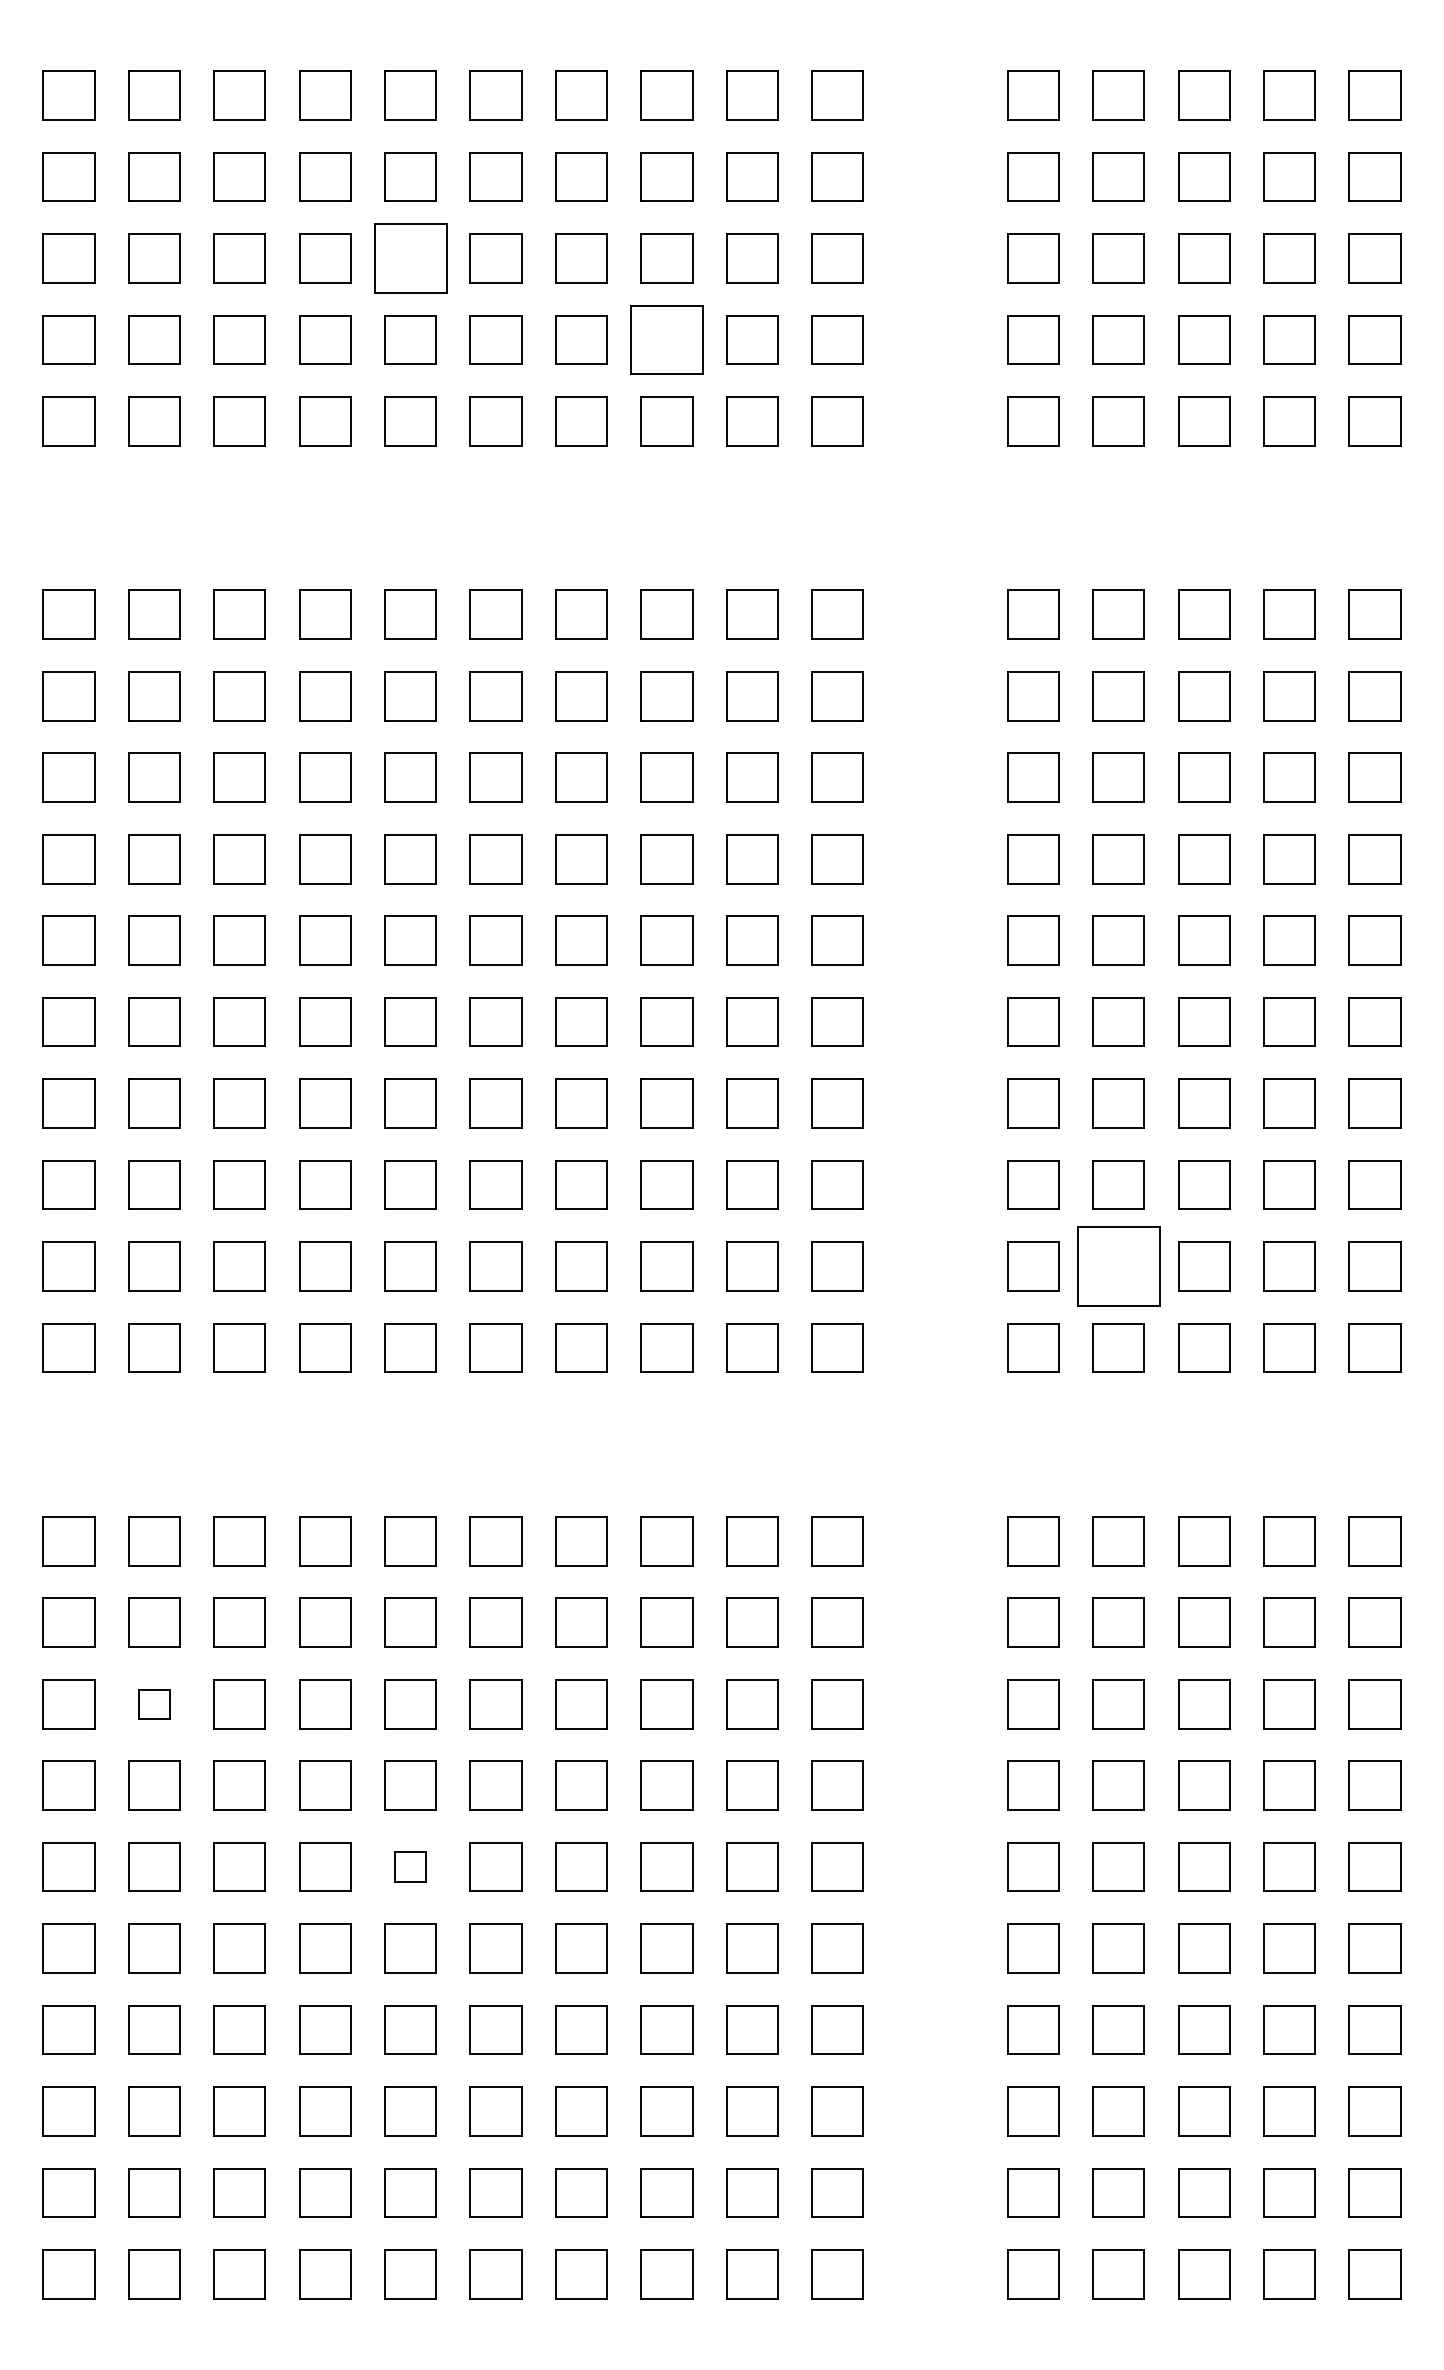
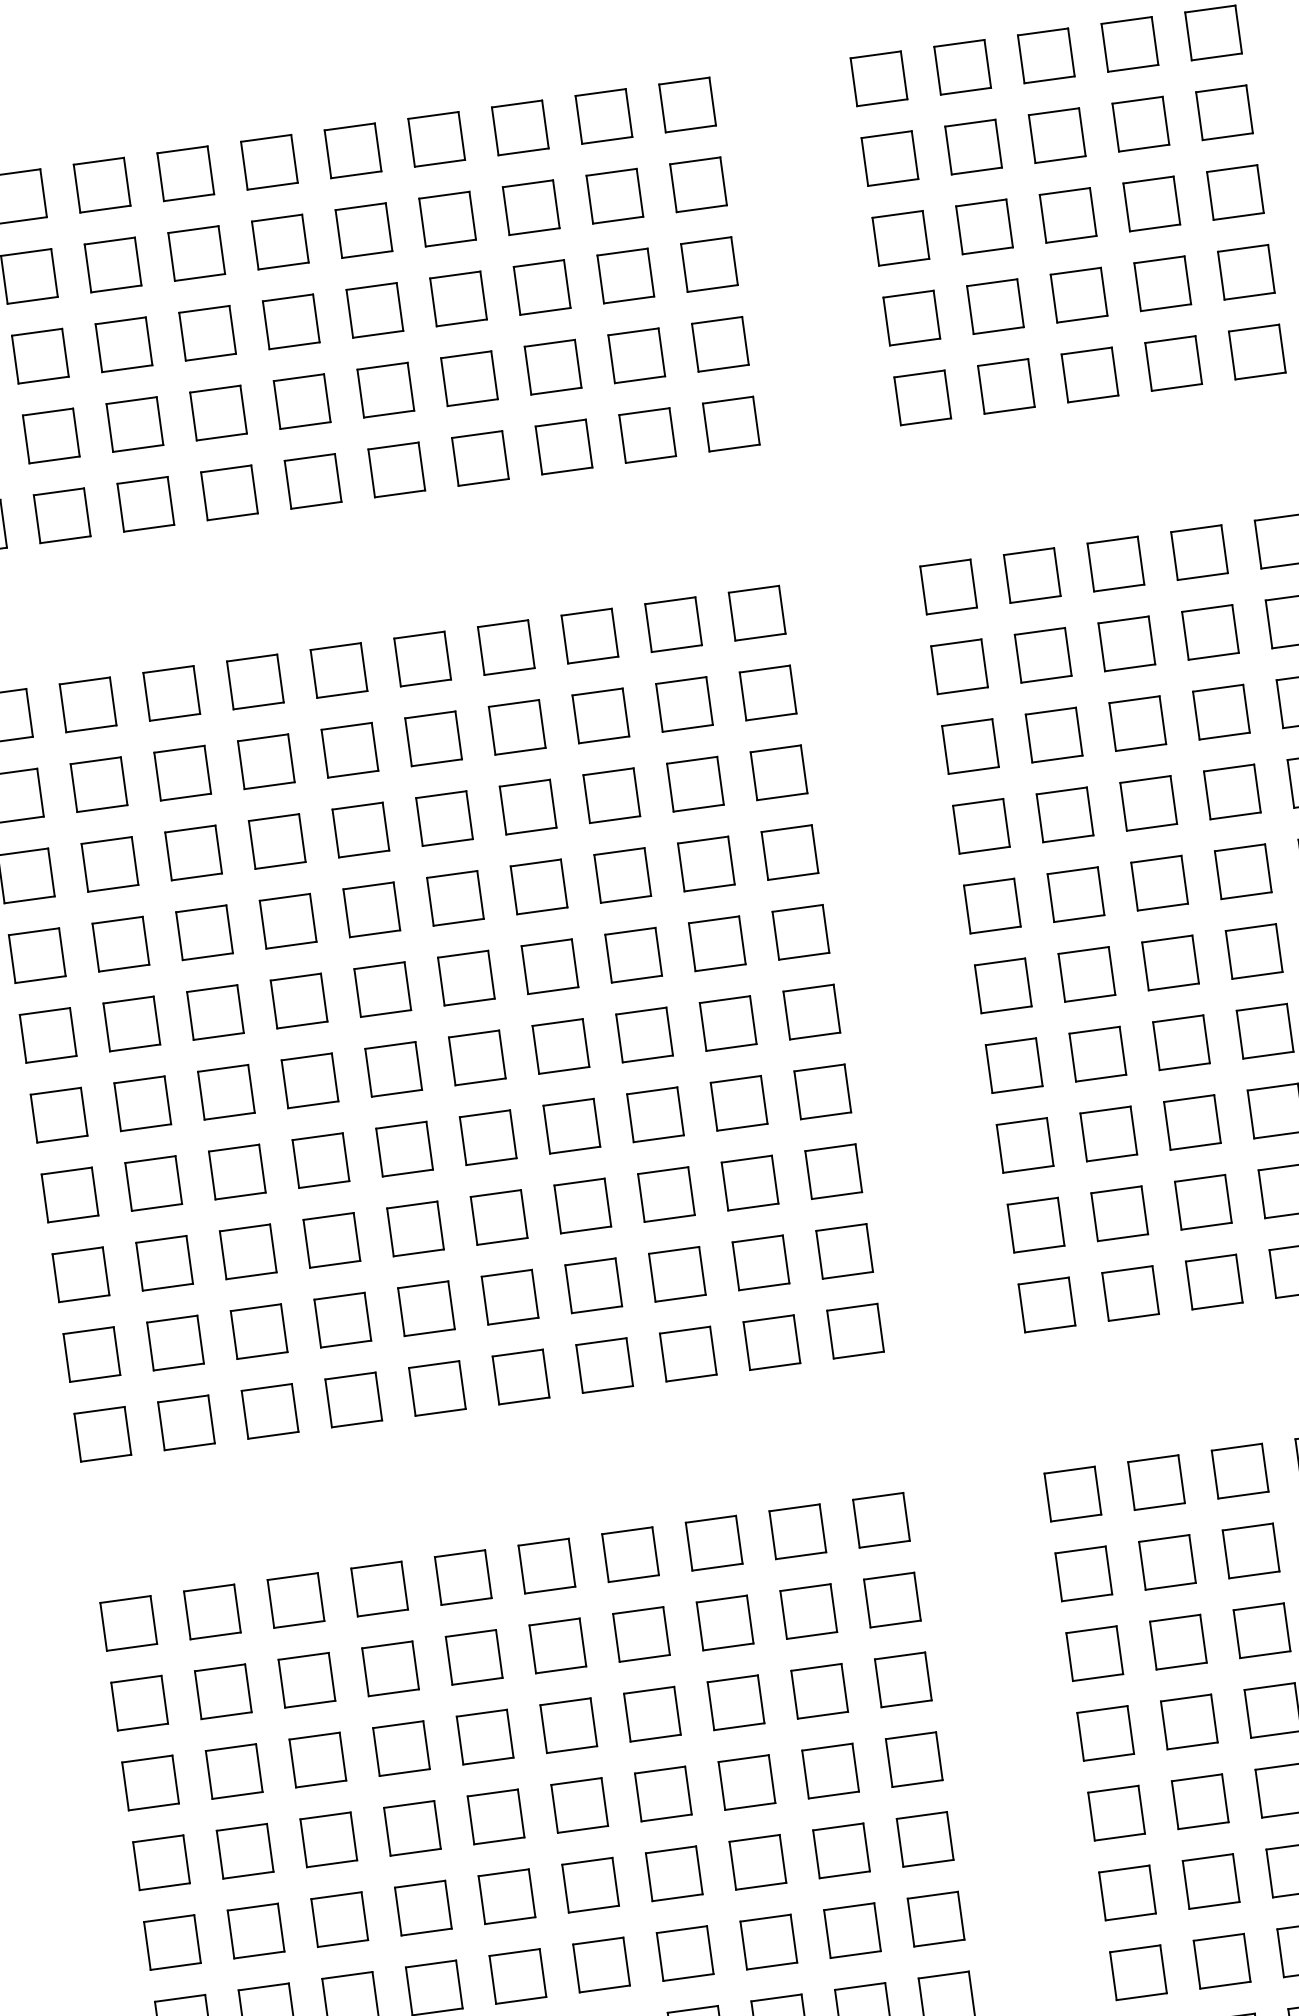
part: (410, 258) -> (291, 321), size x0.71
part: (666, 339) -> (552, 366), size x0.71
part: (1118, 1266) -> (1119, 1213), size x0.62
part: (154, 1704) -> (234, 1771), size x1.67
part: (410, 1866) -> (506, 1896), size x1.67

